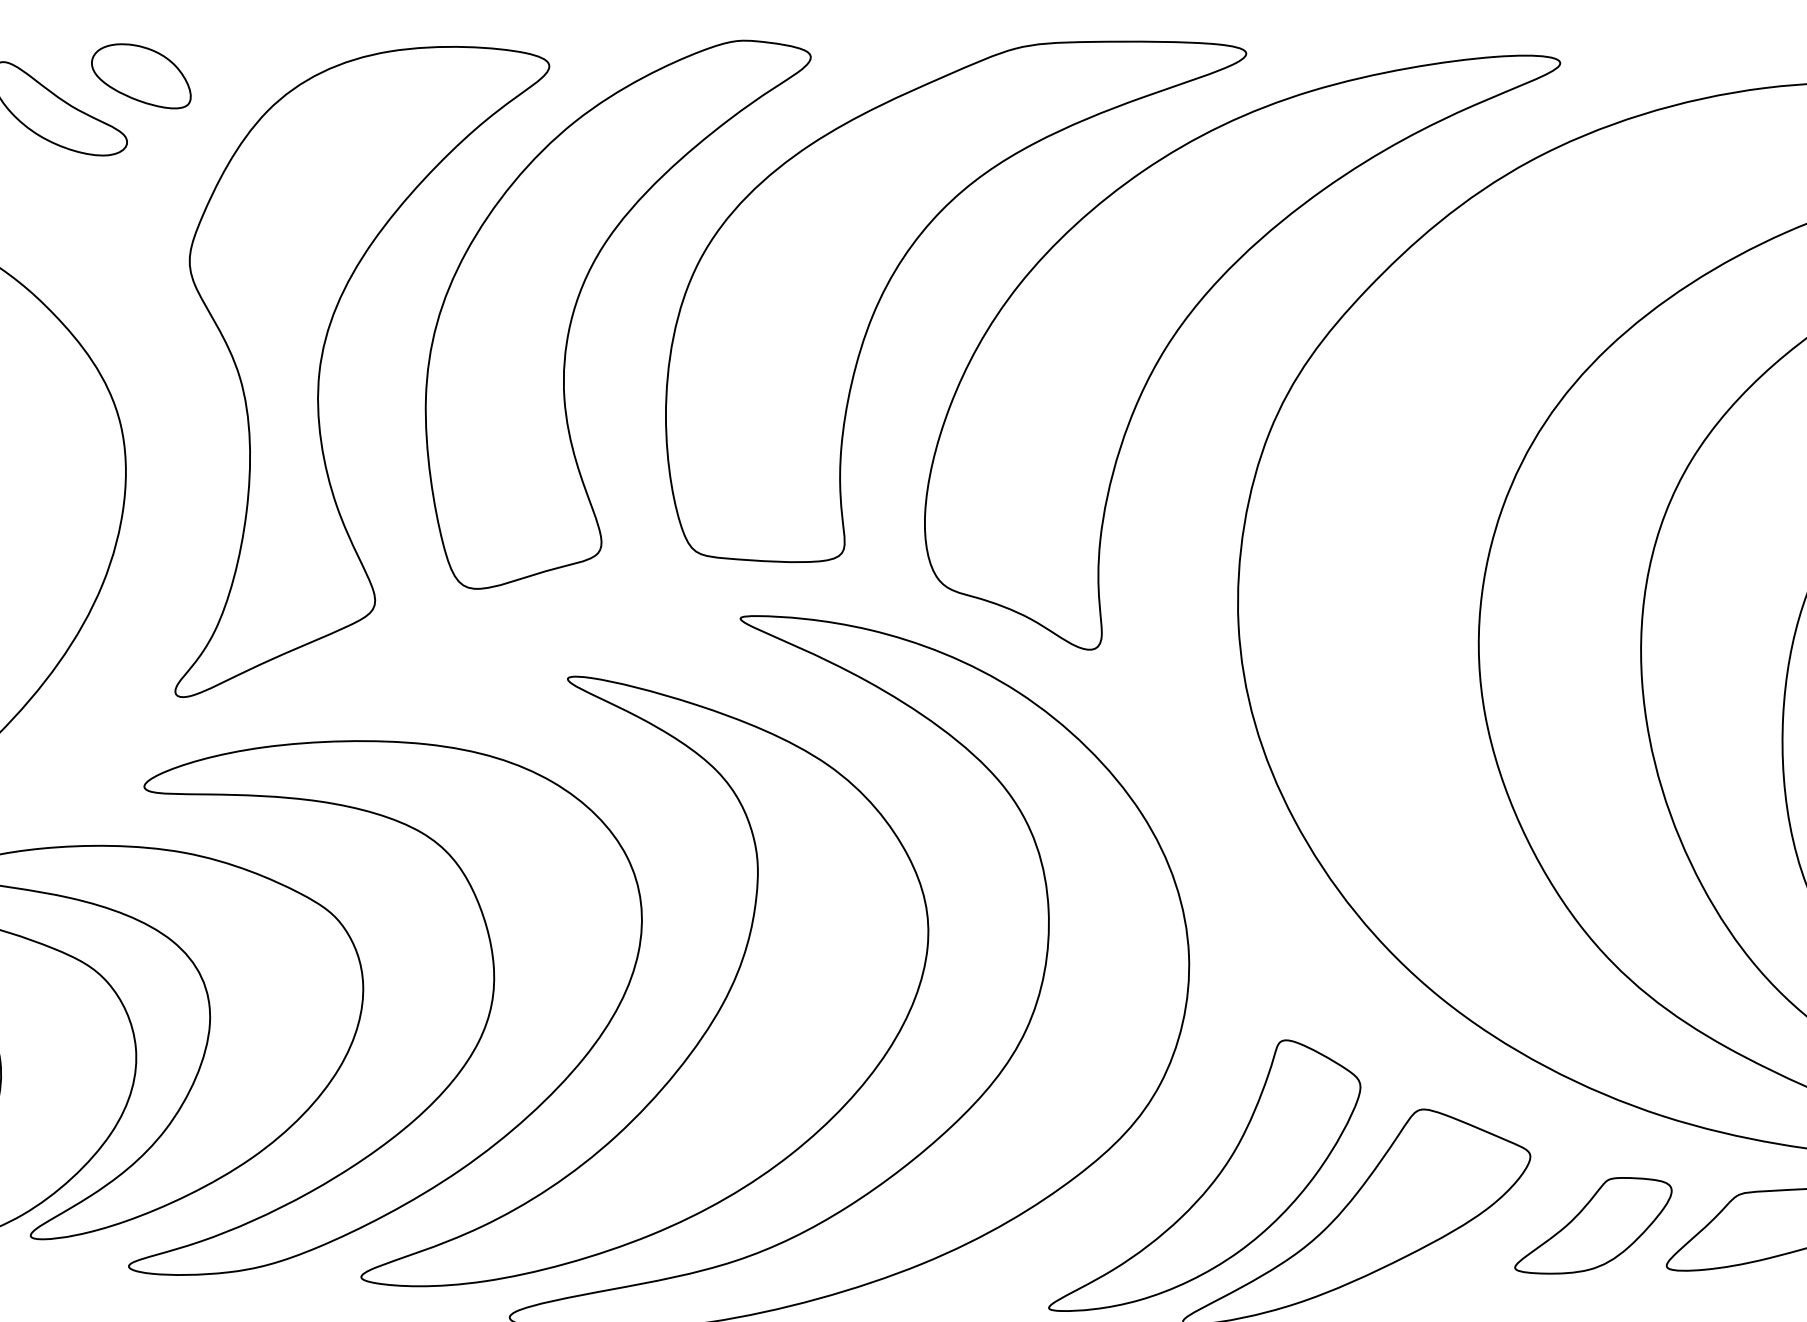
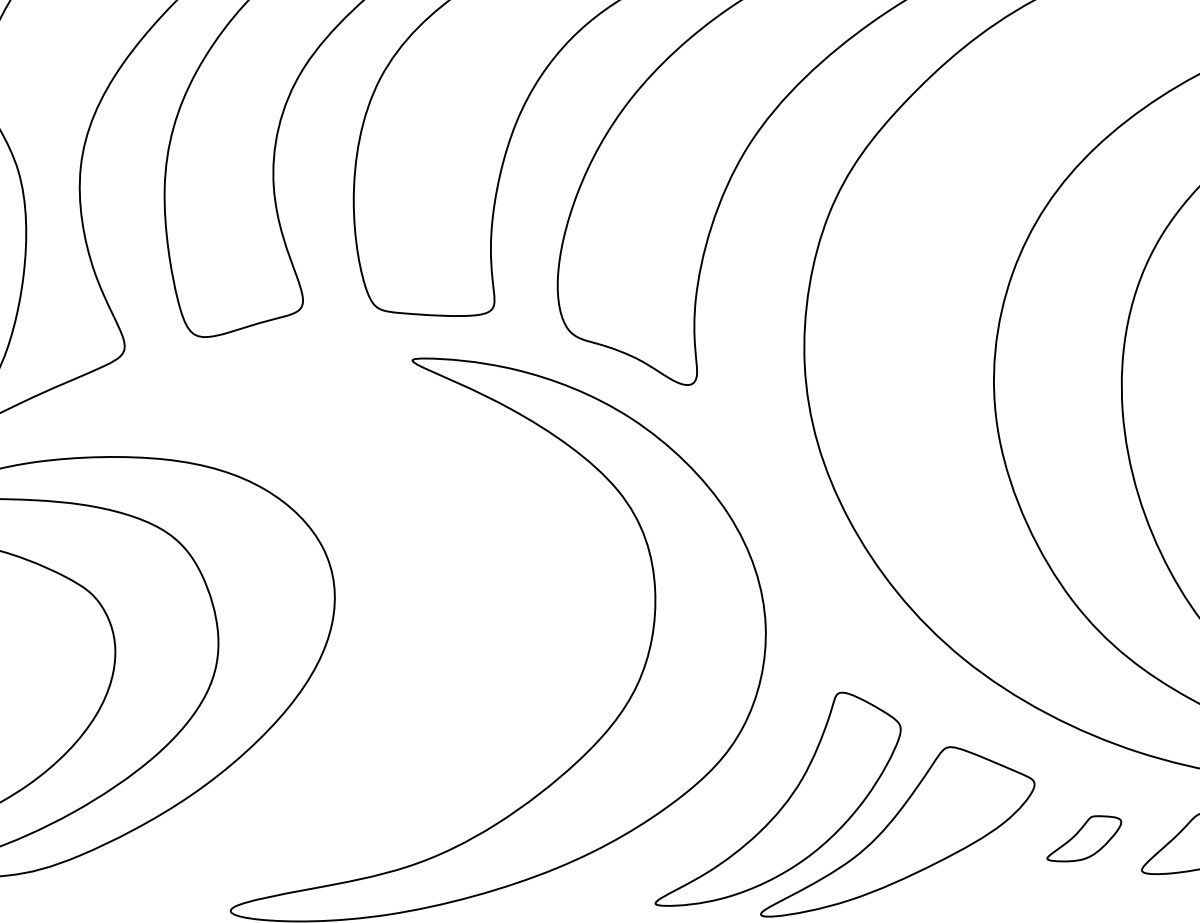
part: (710, 1022) -> (388, 678), removed
part: (1593, 1225) -> (1084, 838), size x0.6

